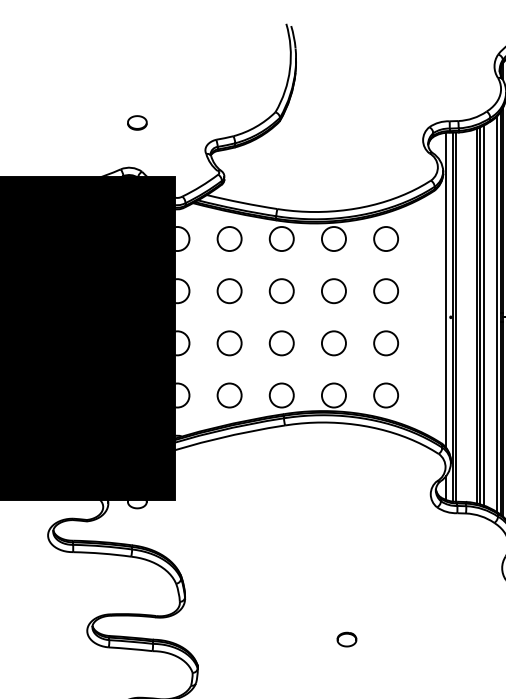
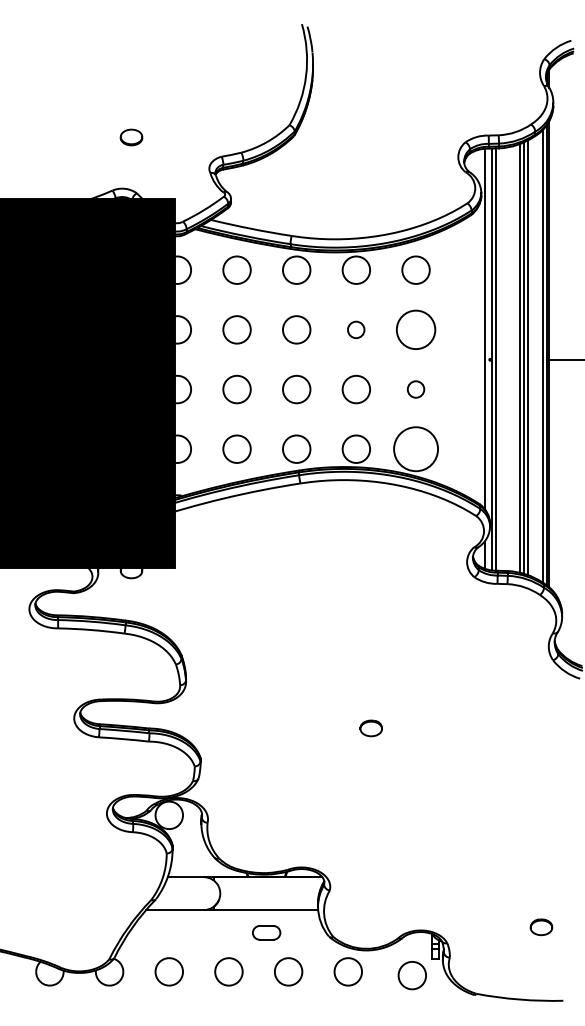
circle: (333, 290) -> (355, 329), size x0.6
circle: (385, 290) -> (415, 329), size x1.4
circle: (385, 343) -> (415, 389), size x0.6
circle: (385, 394) -> (415, 448), size x1.6

